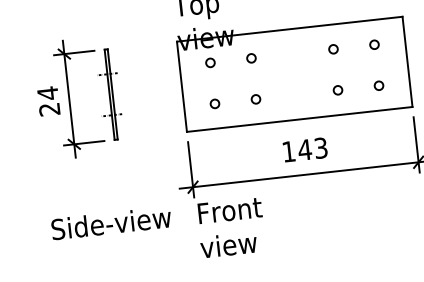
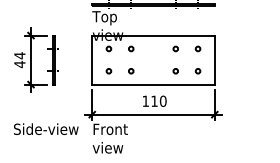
text: (48, 109) -> (19, 64), 24 -> 44
text: (312, 147) -> (158, 100), 143 -> 110

